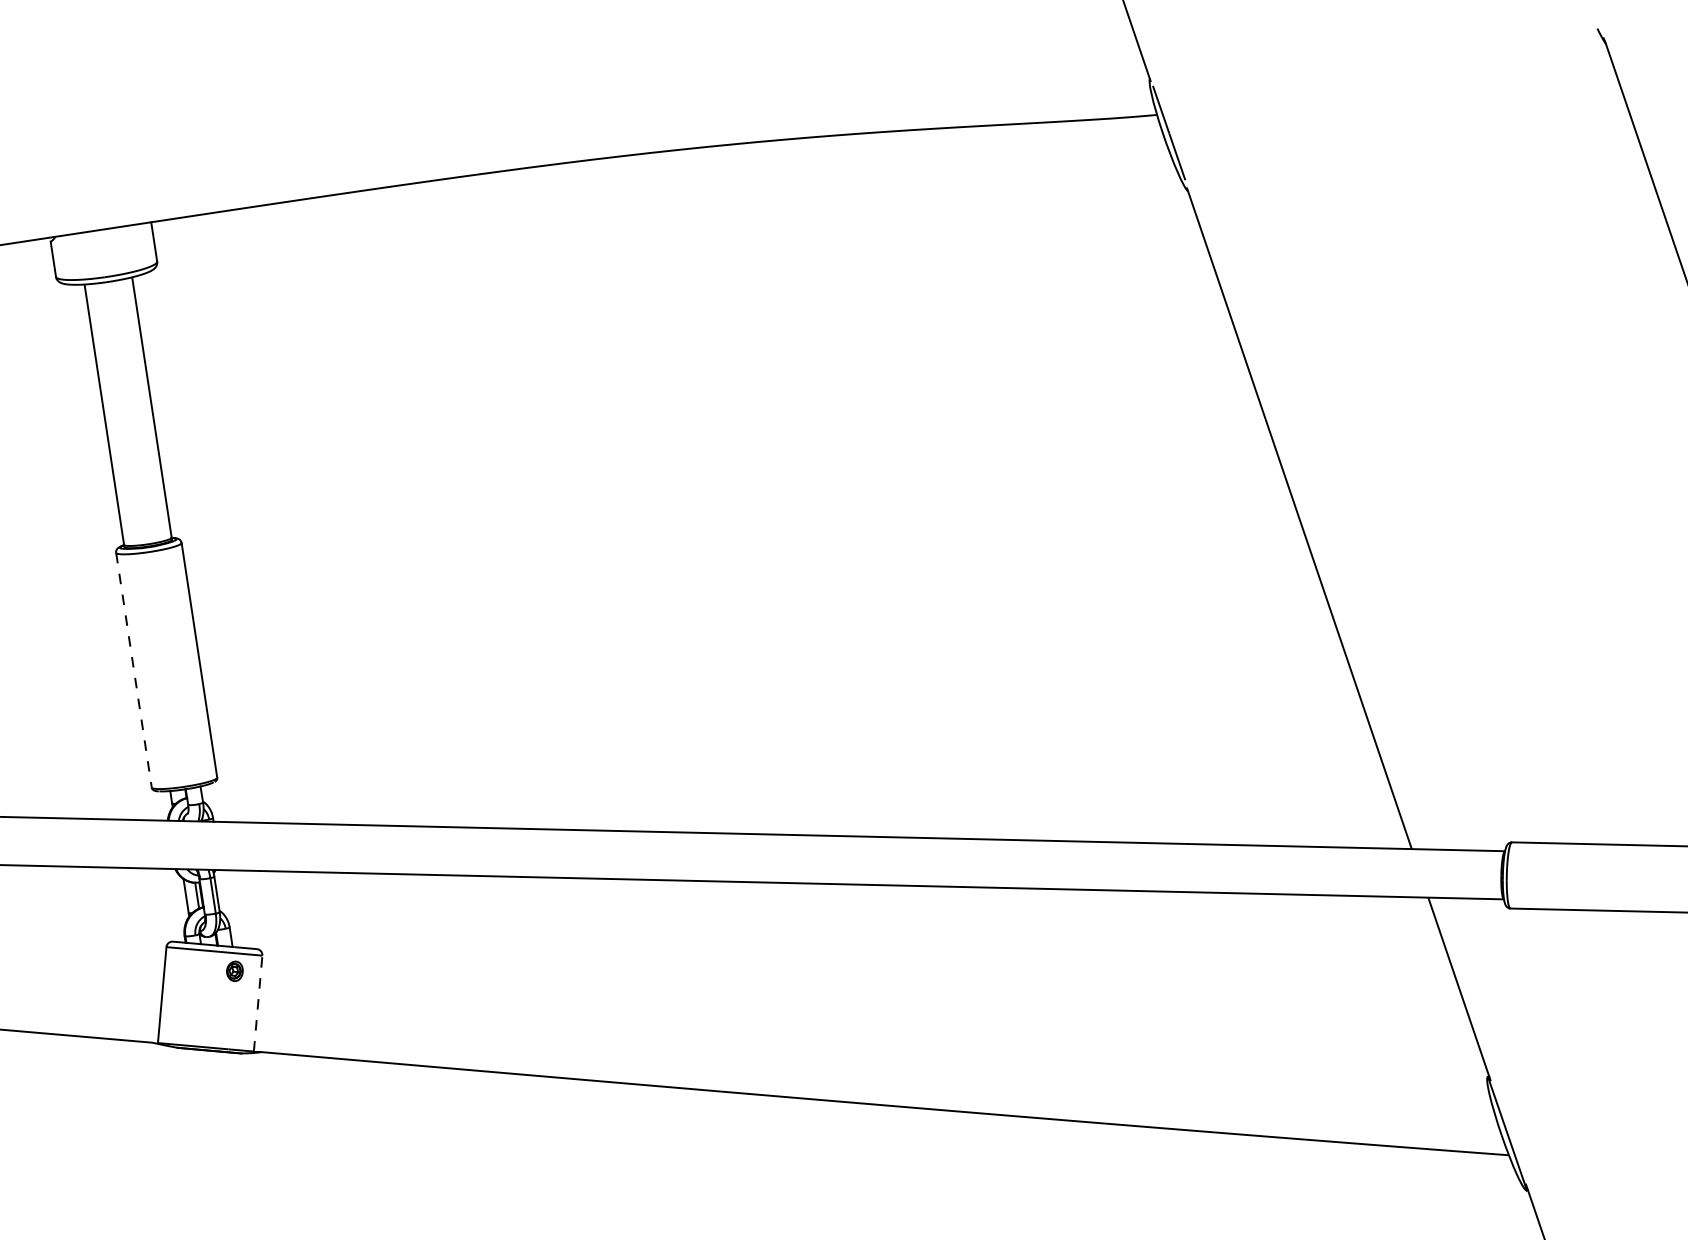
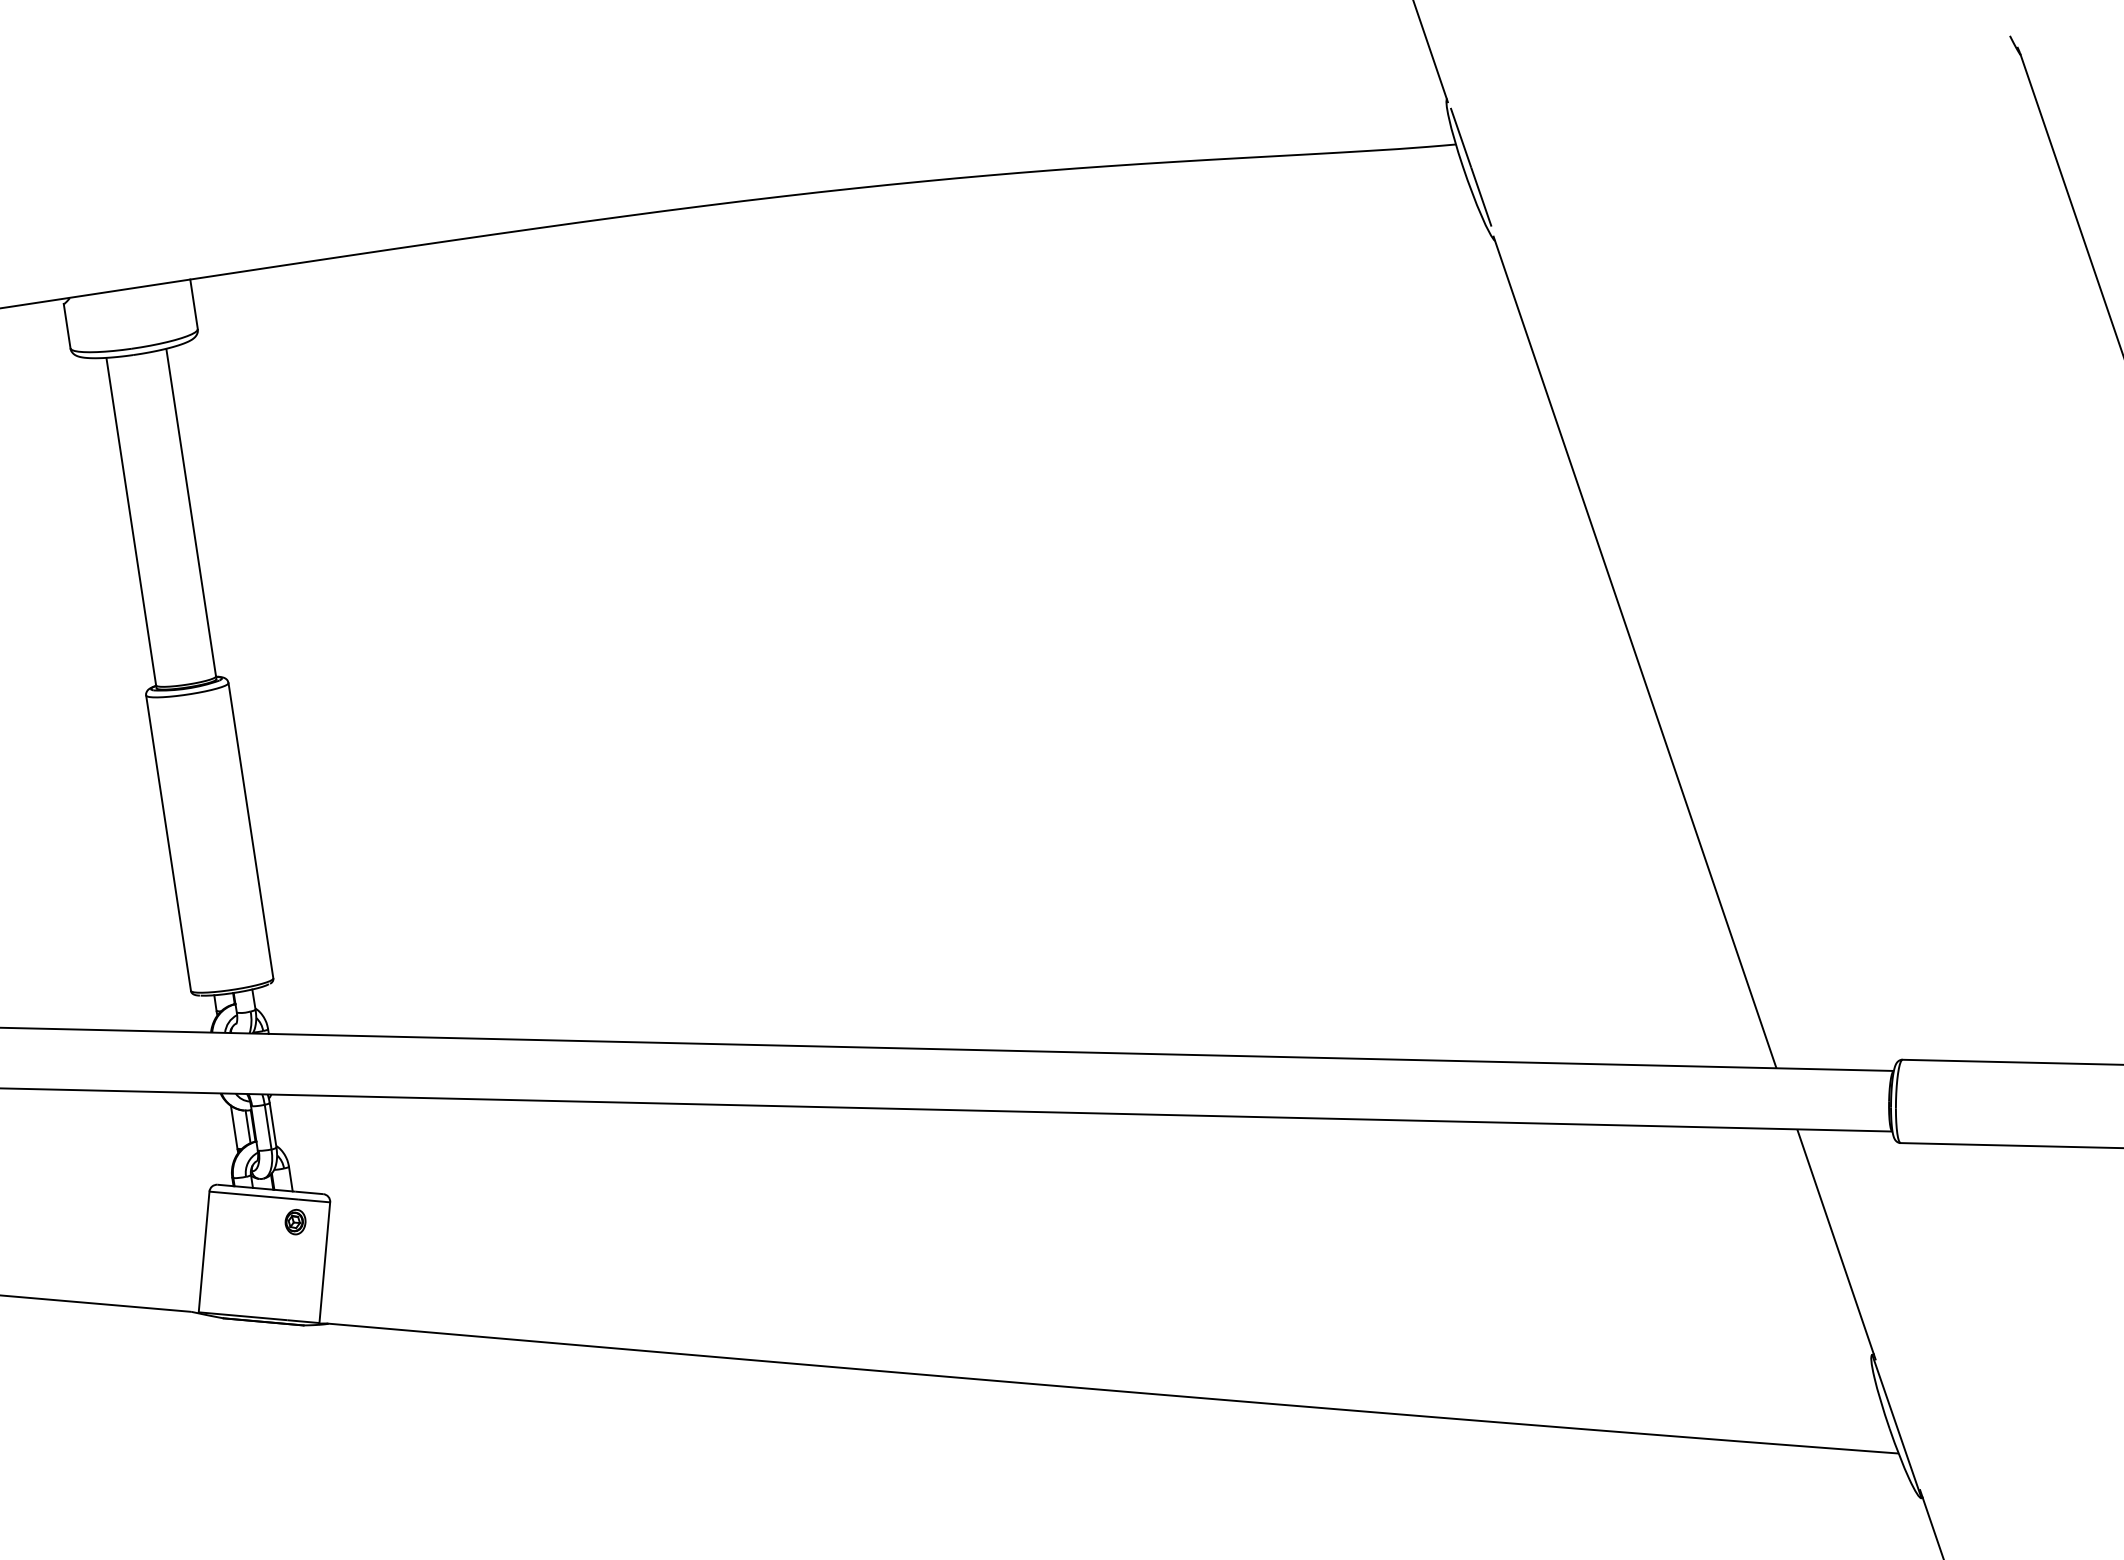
line: (133, 670) -> (167, 843), dashed -> solid
line: (258, 1003) -> (325, 1262), dashed -> solid

